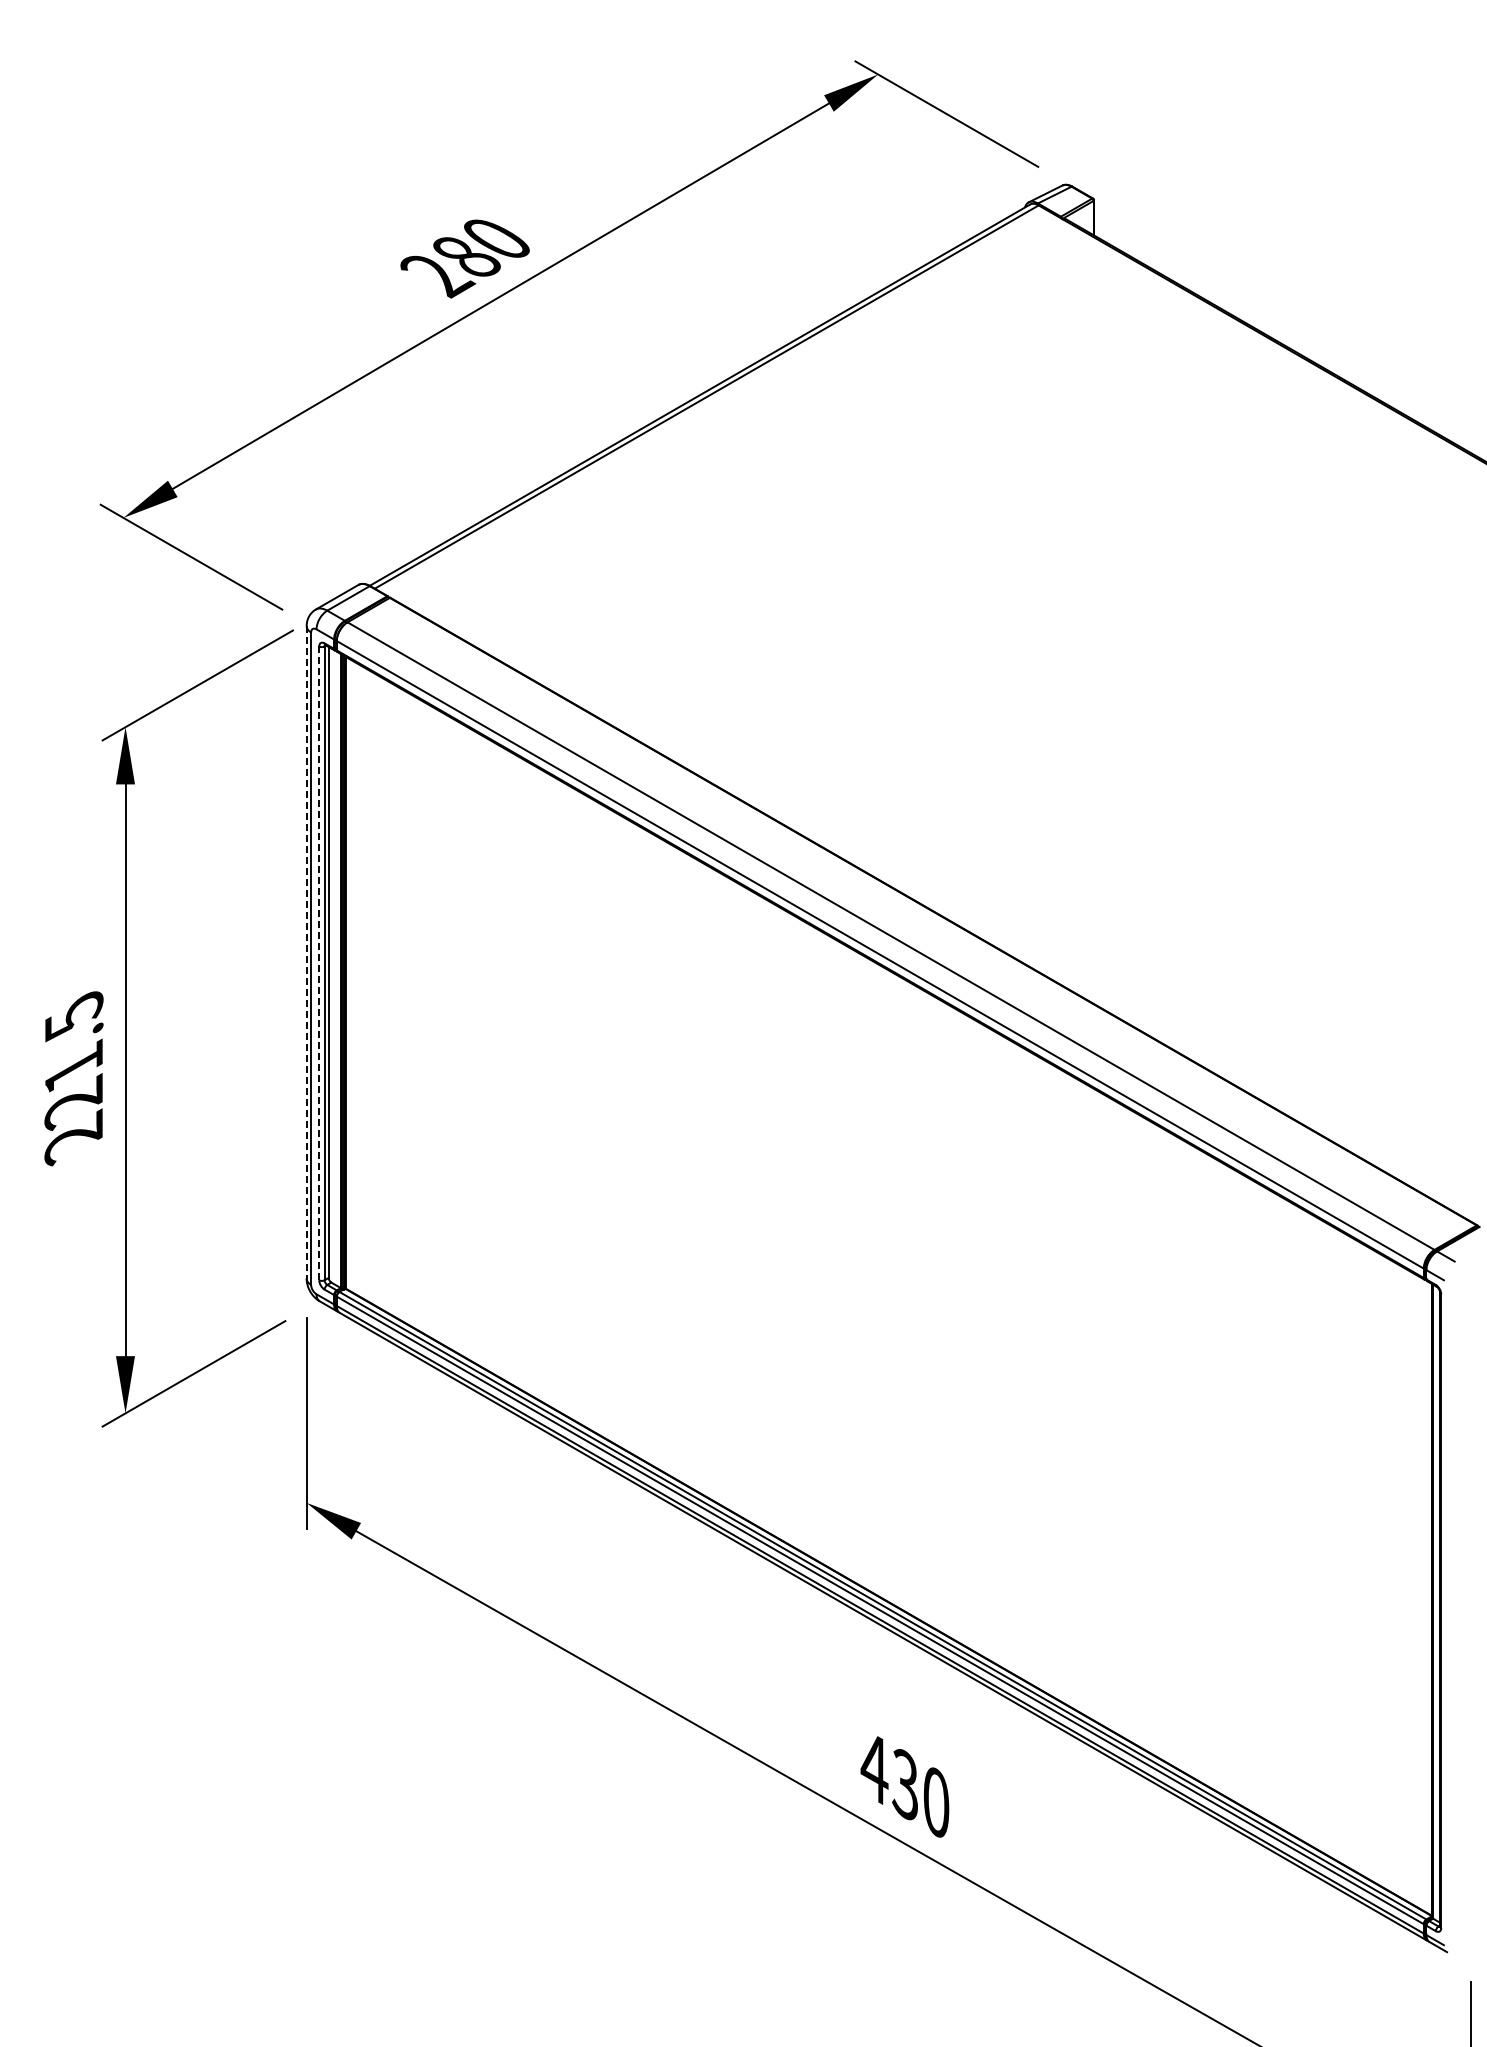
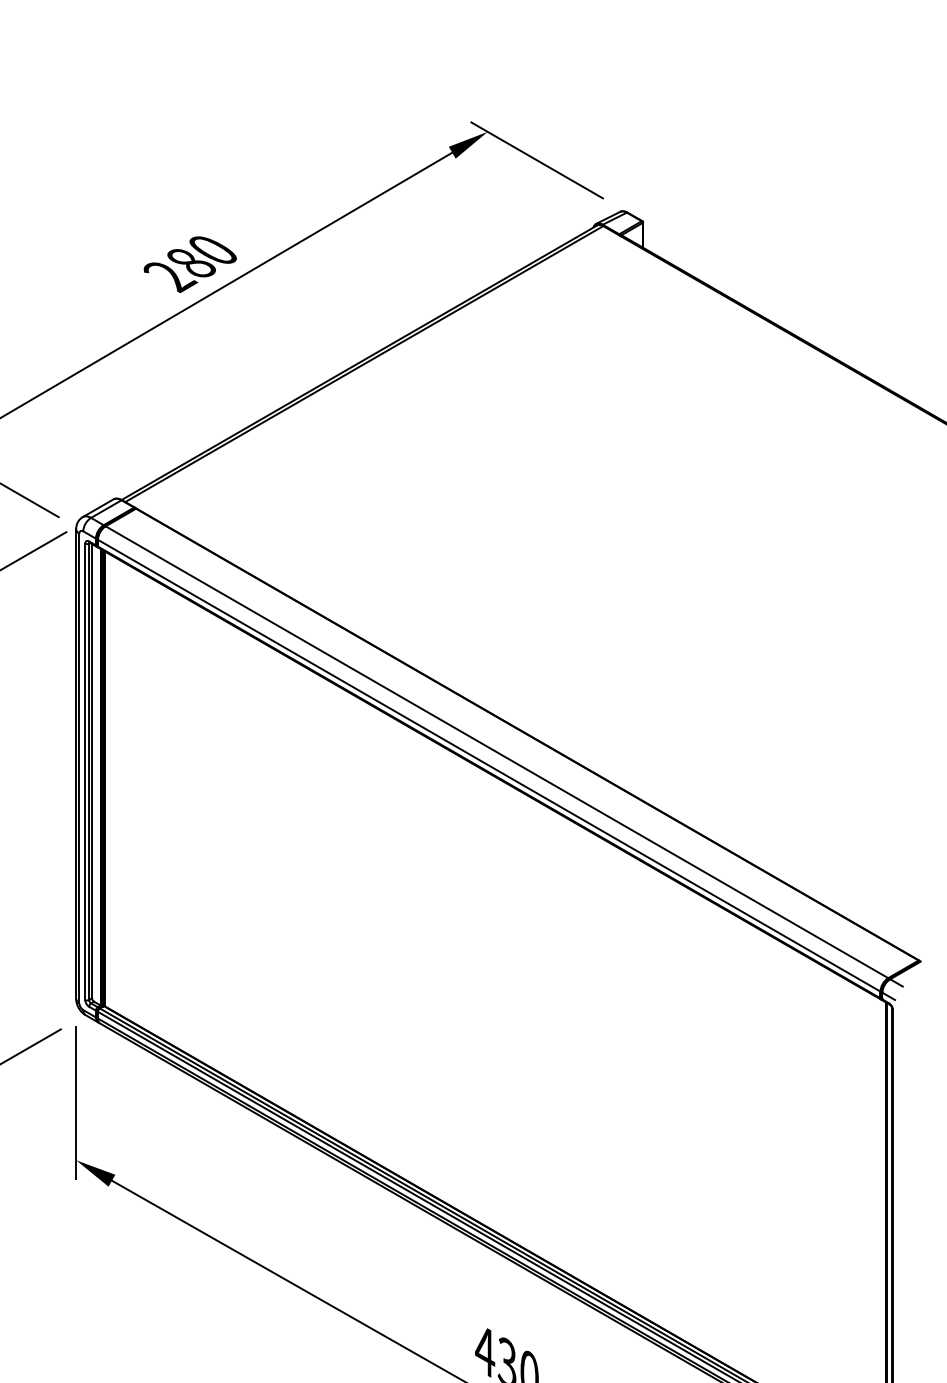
line: (306, 952) -> (76, 764), dashed -> solid
line: (319, 963) -> (85, 771), dashed -> solid

